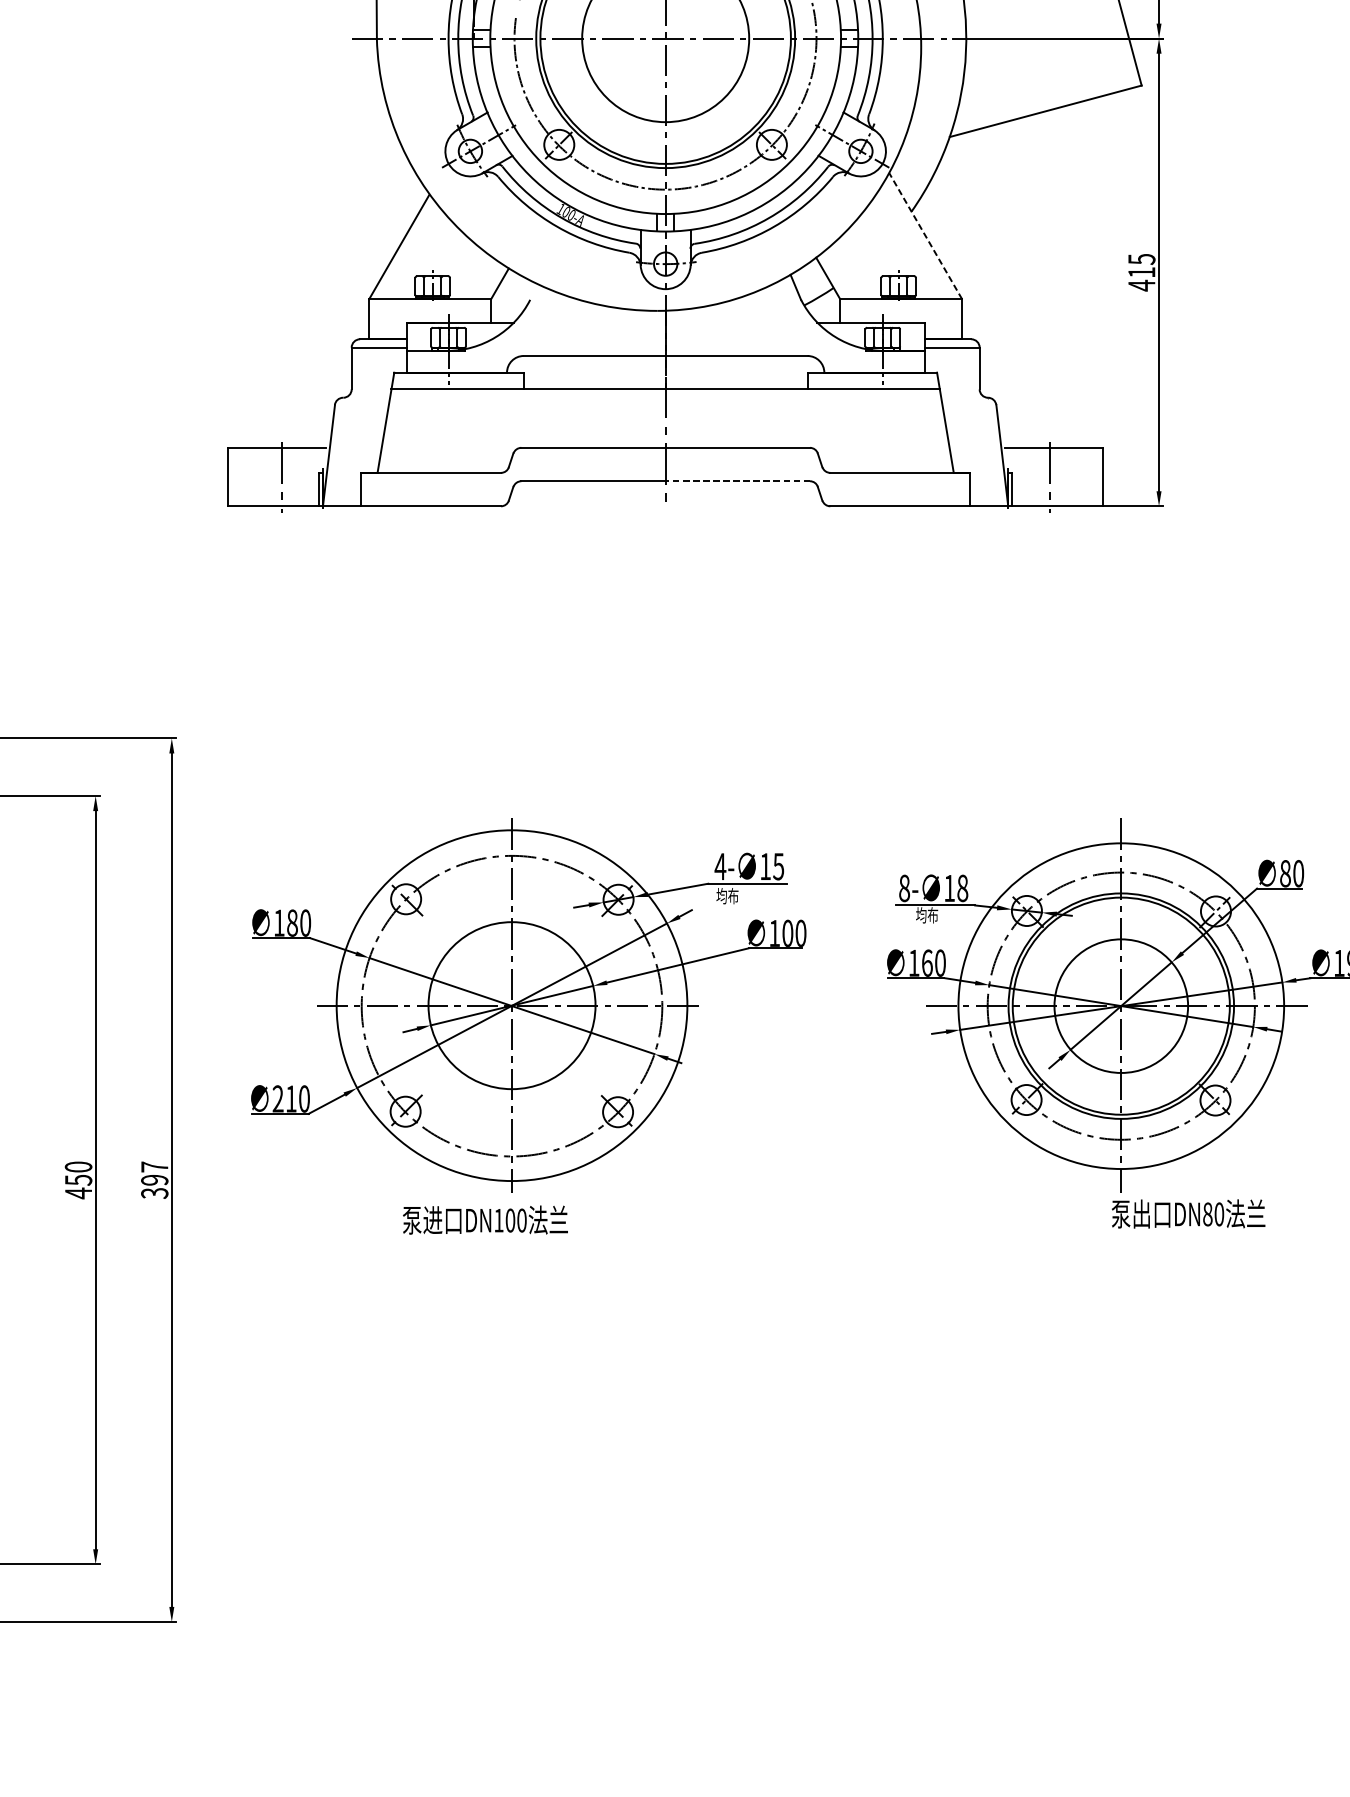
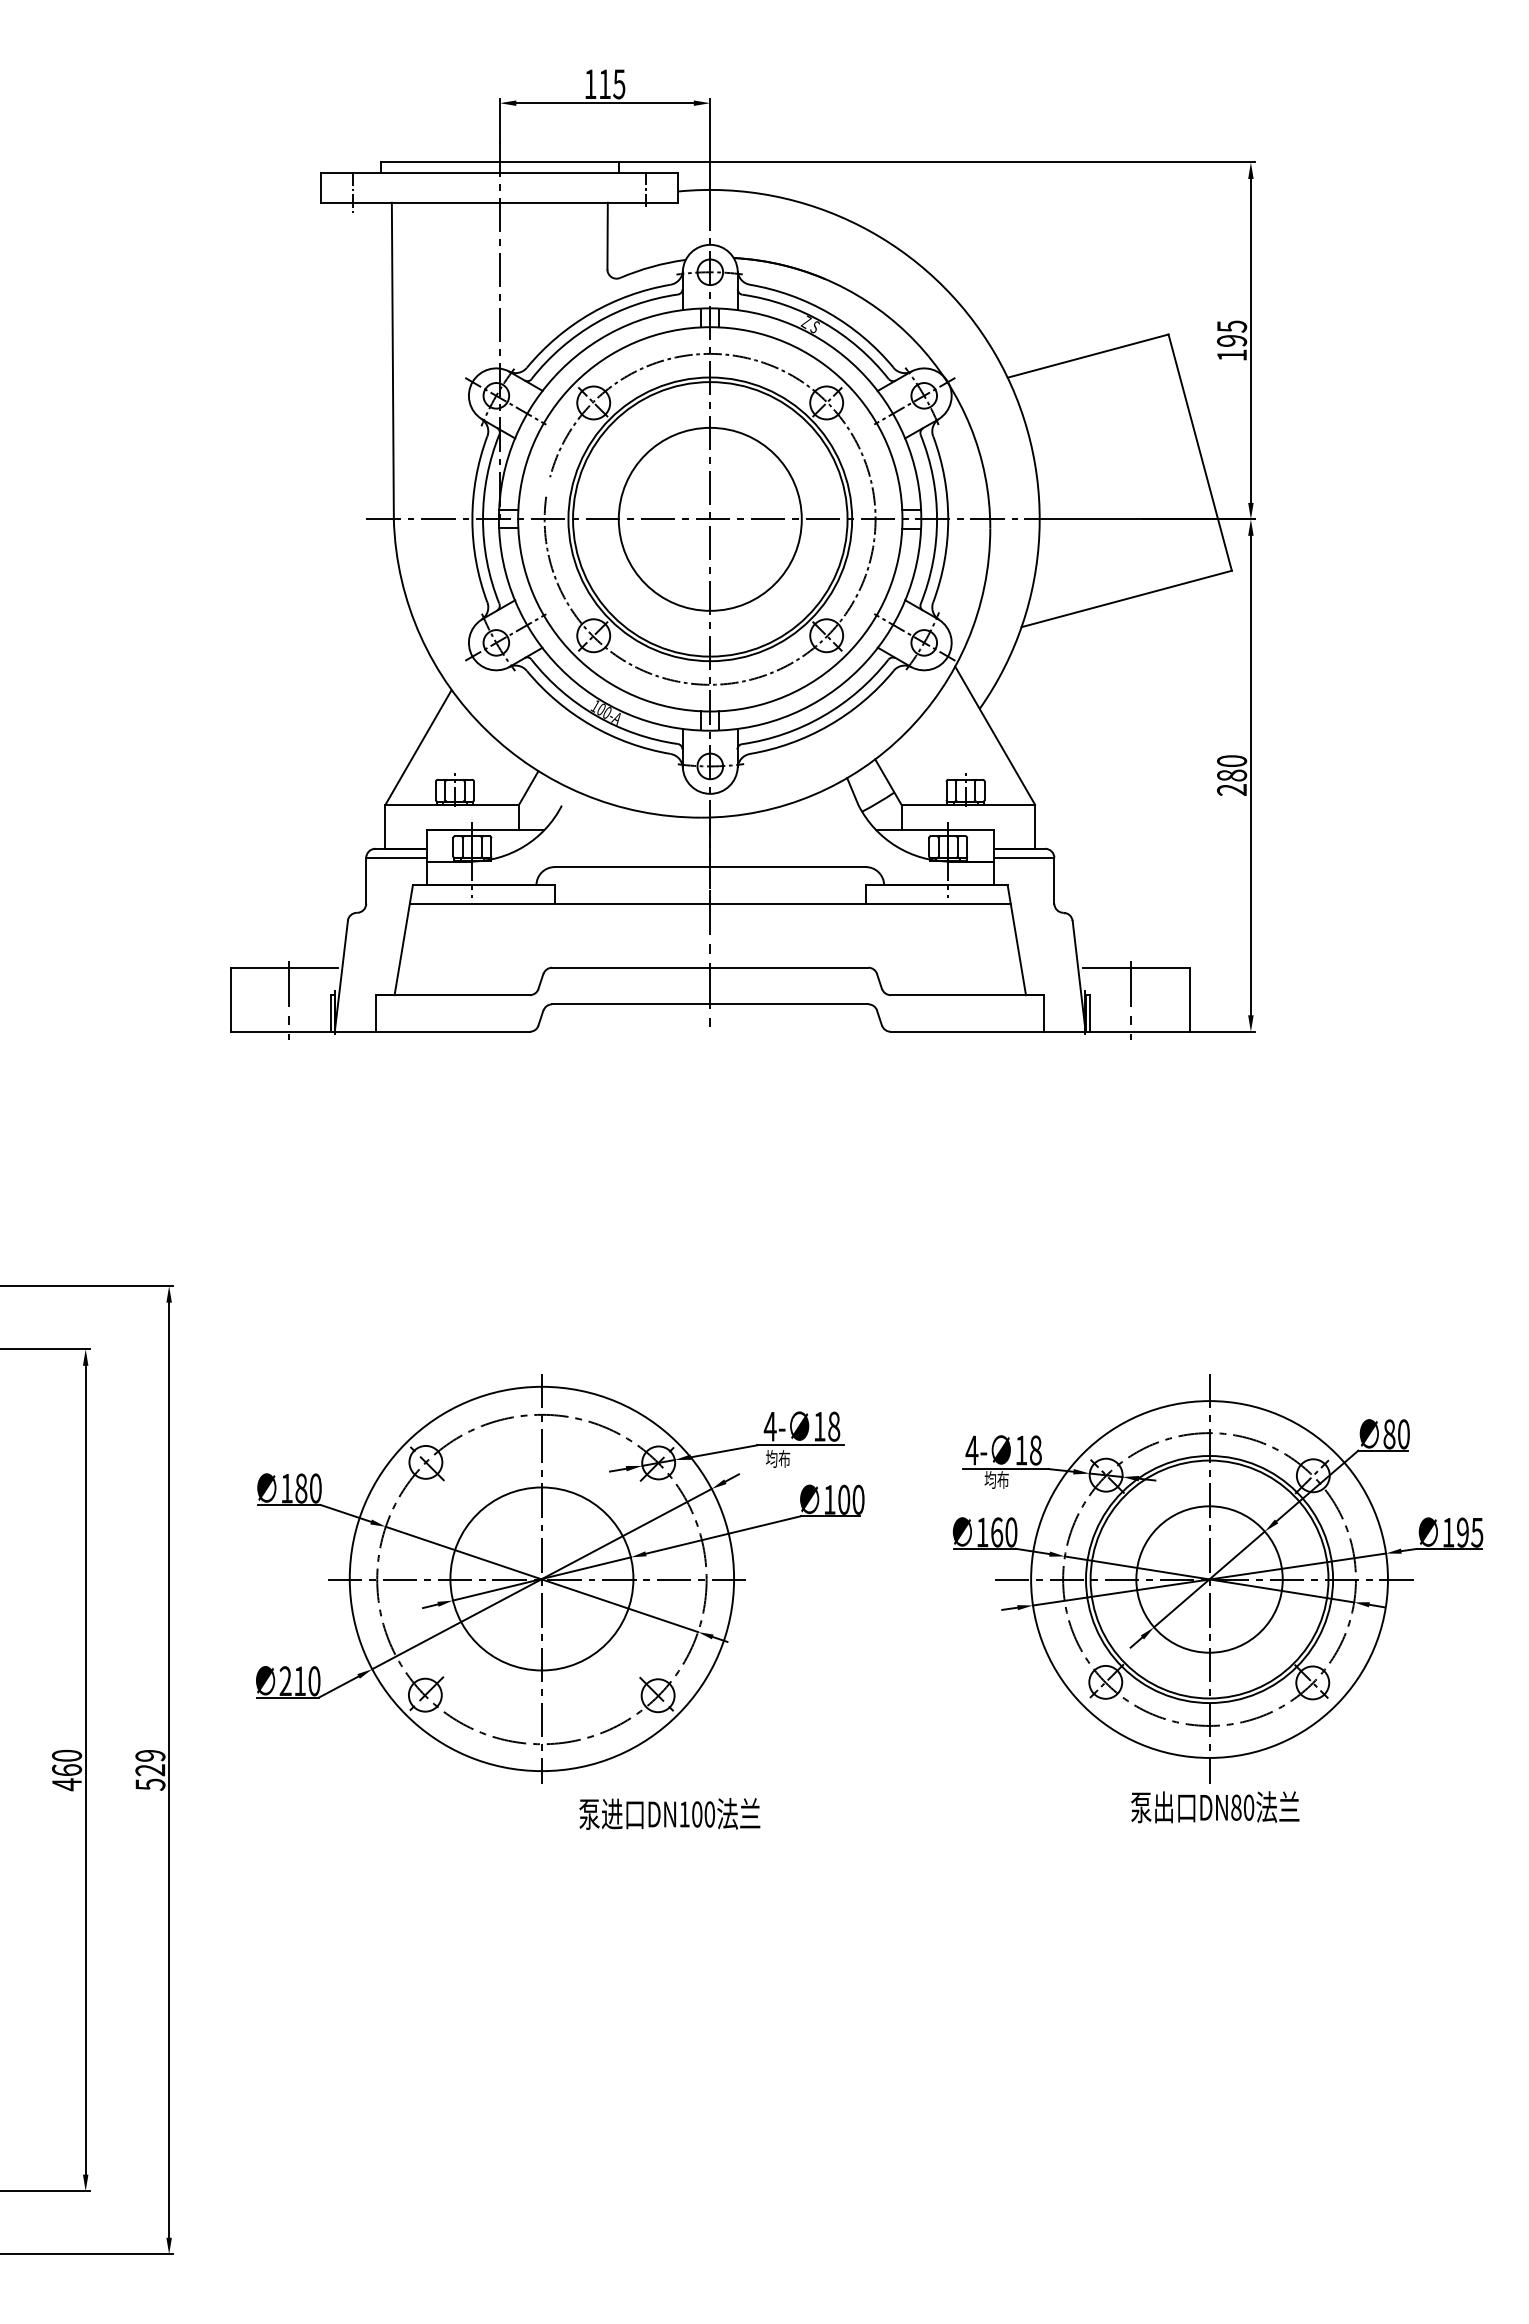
line: (925, 235) -> (995, 735), dashed -> solid
text: (1142, 272) -> (1232, 775), 415 -> 280
line: (737, 481) -> (788, 1004), dashed -> solid
text: (779, 866) -> (834, 1426), 15 -> 18
text: (904, 888) -> (971, 1450), 8- -> 4-
text: (154, 1179) -> (150, 1769), 397 -> 529
text: (79, 1180) -> (67, 1770), 450 -> 460
text: (1188, 1214) -> (1215, 1807), moved
text: (485, 1219) -> (669, 1813), moved

